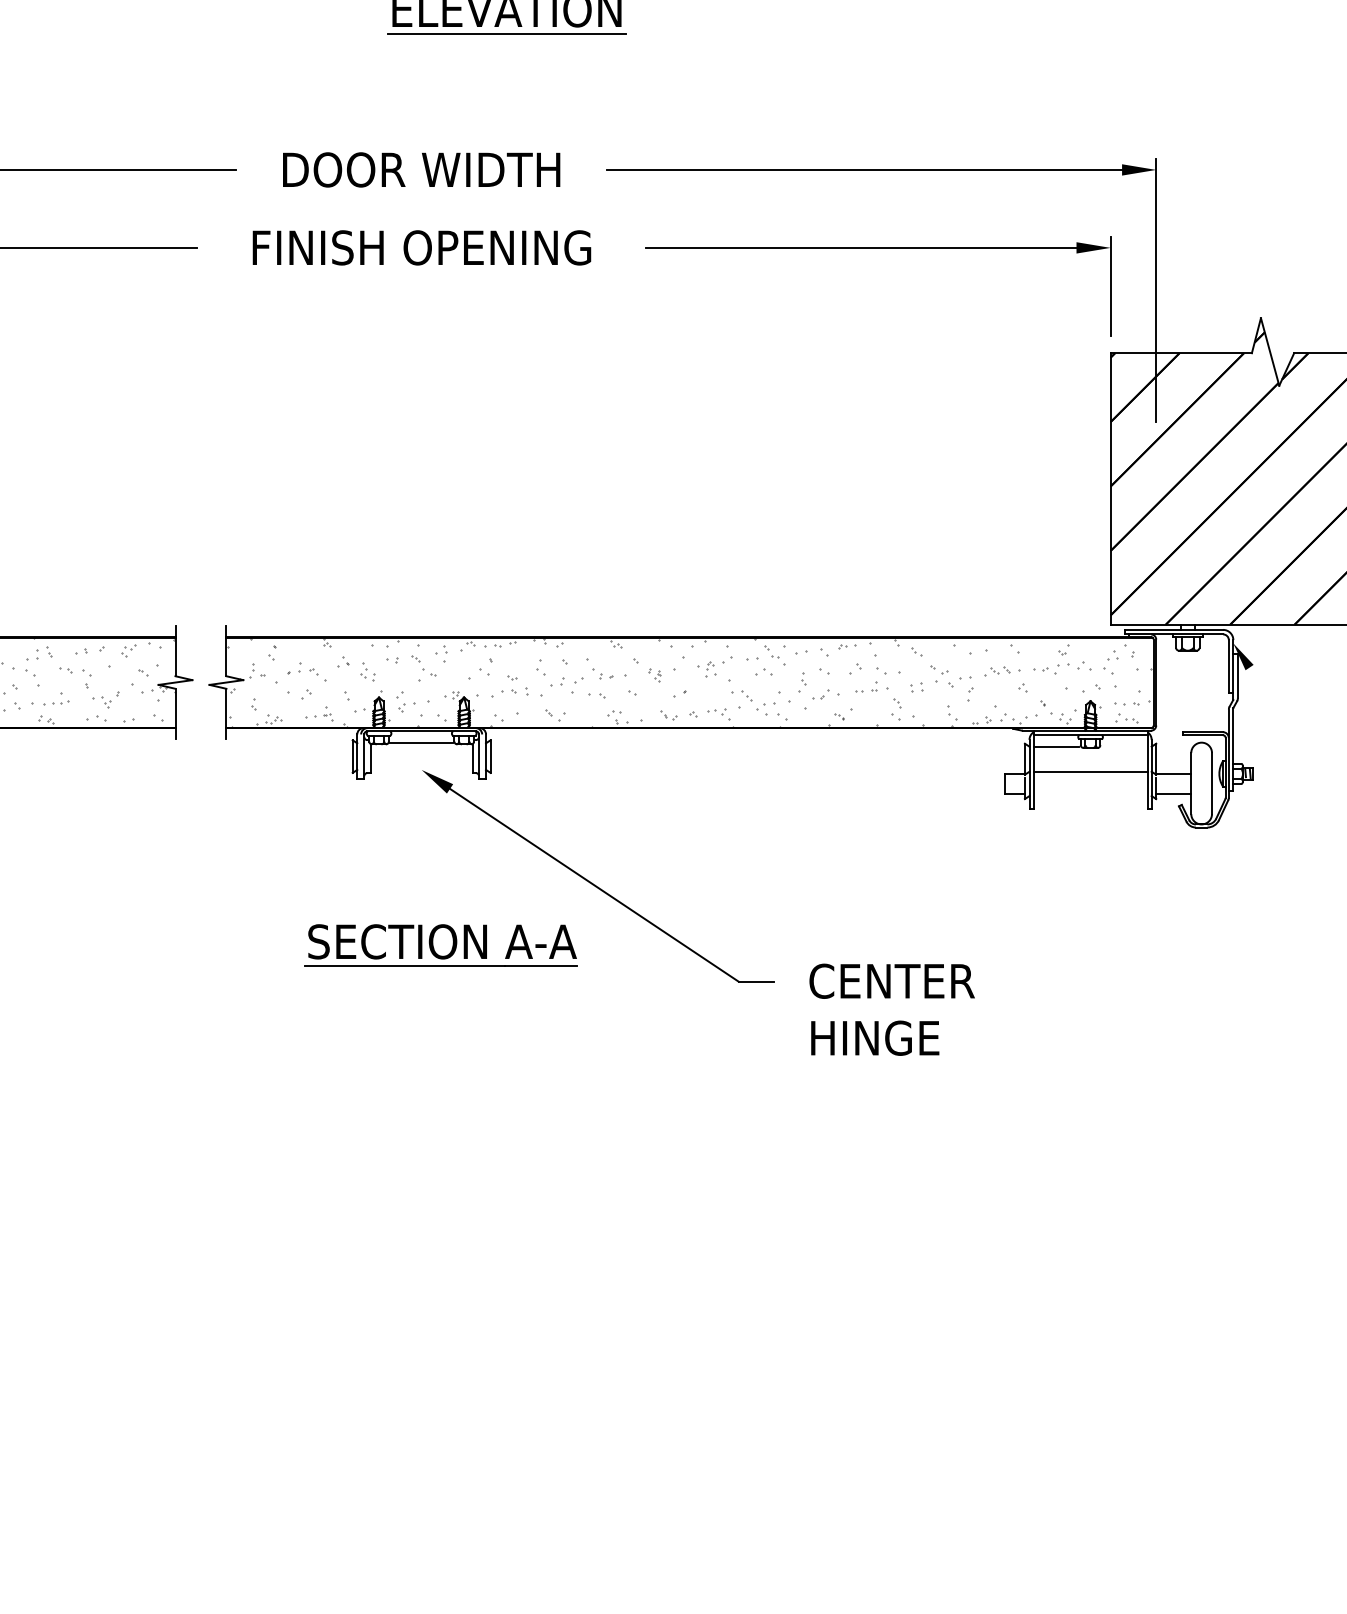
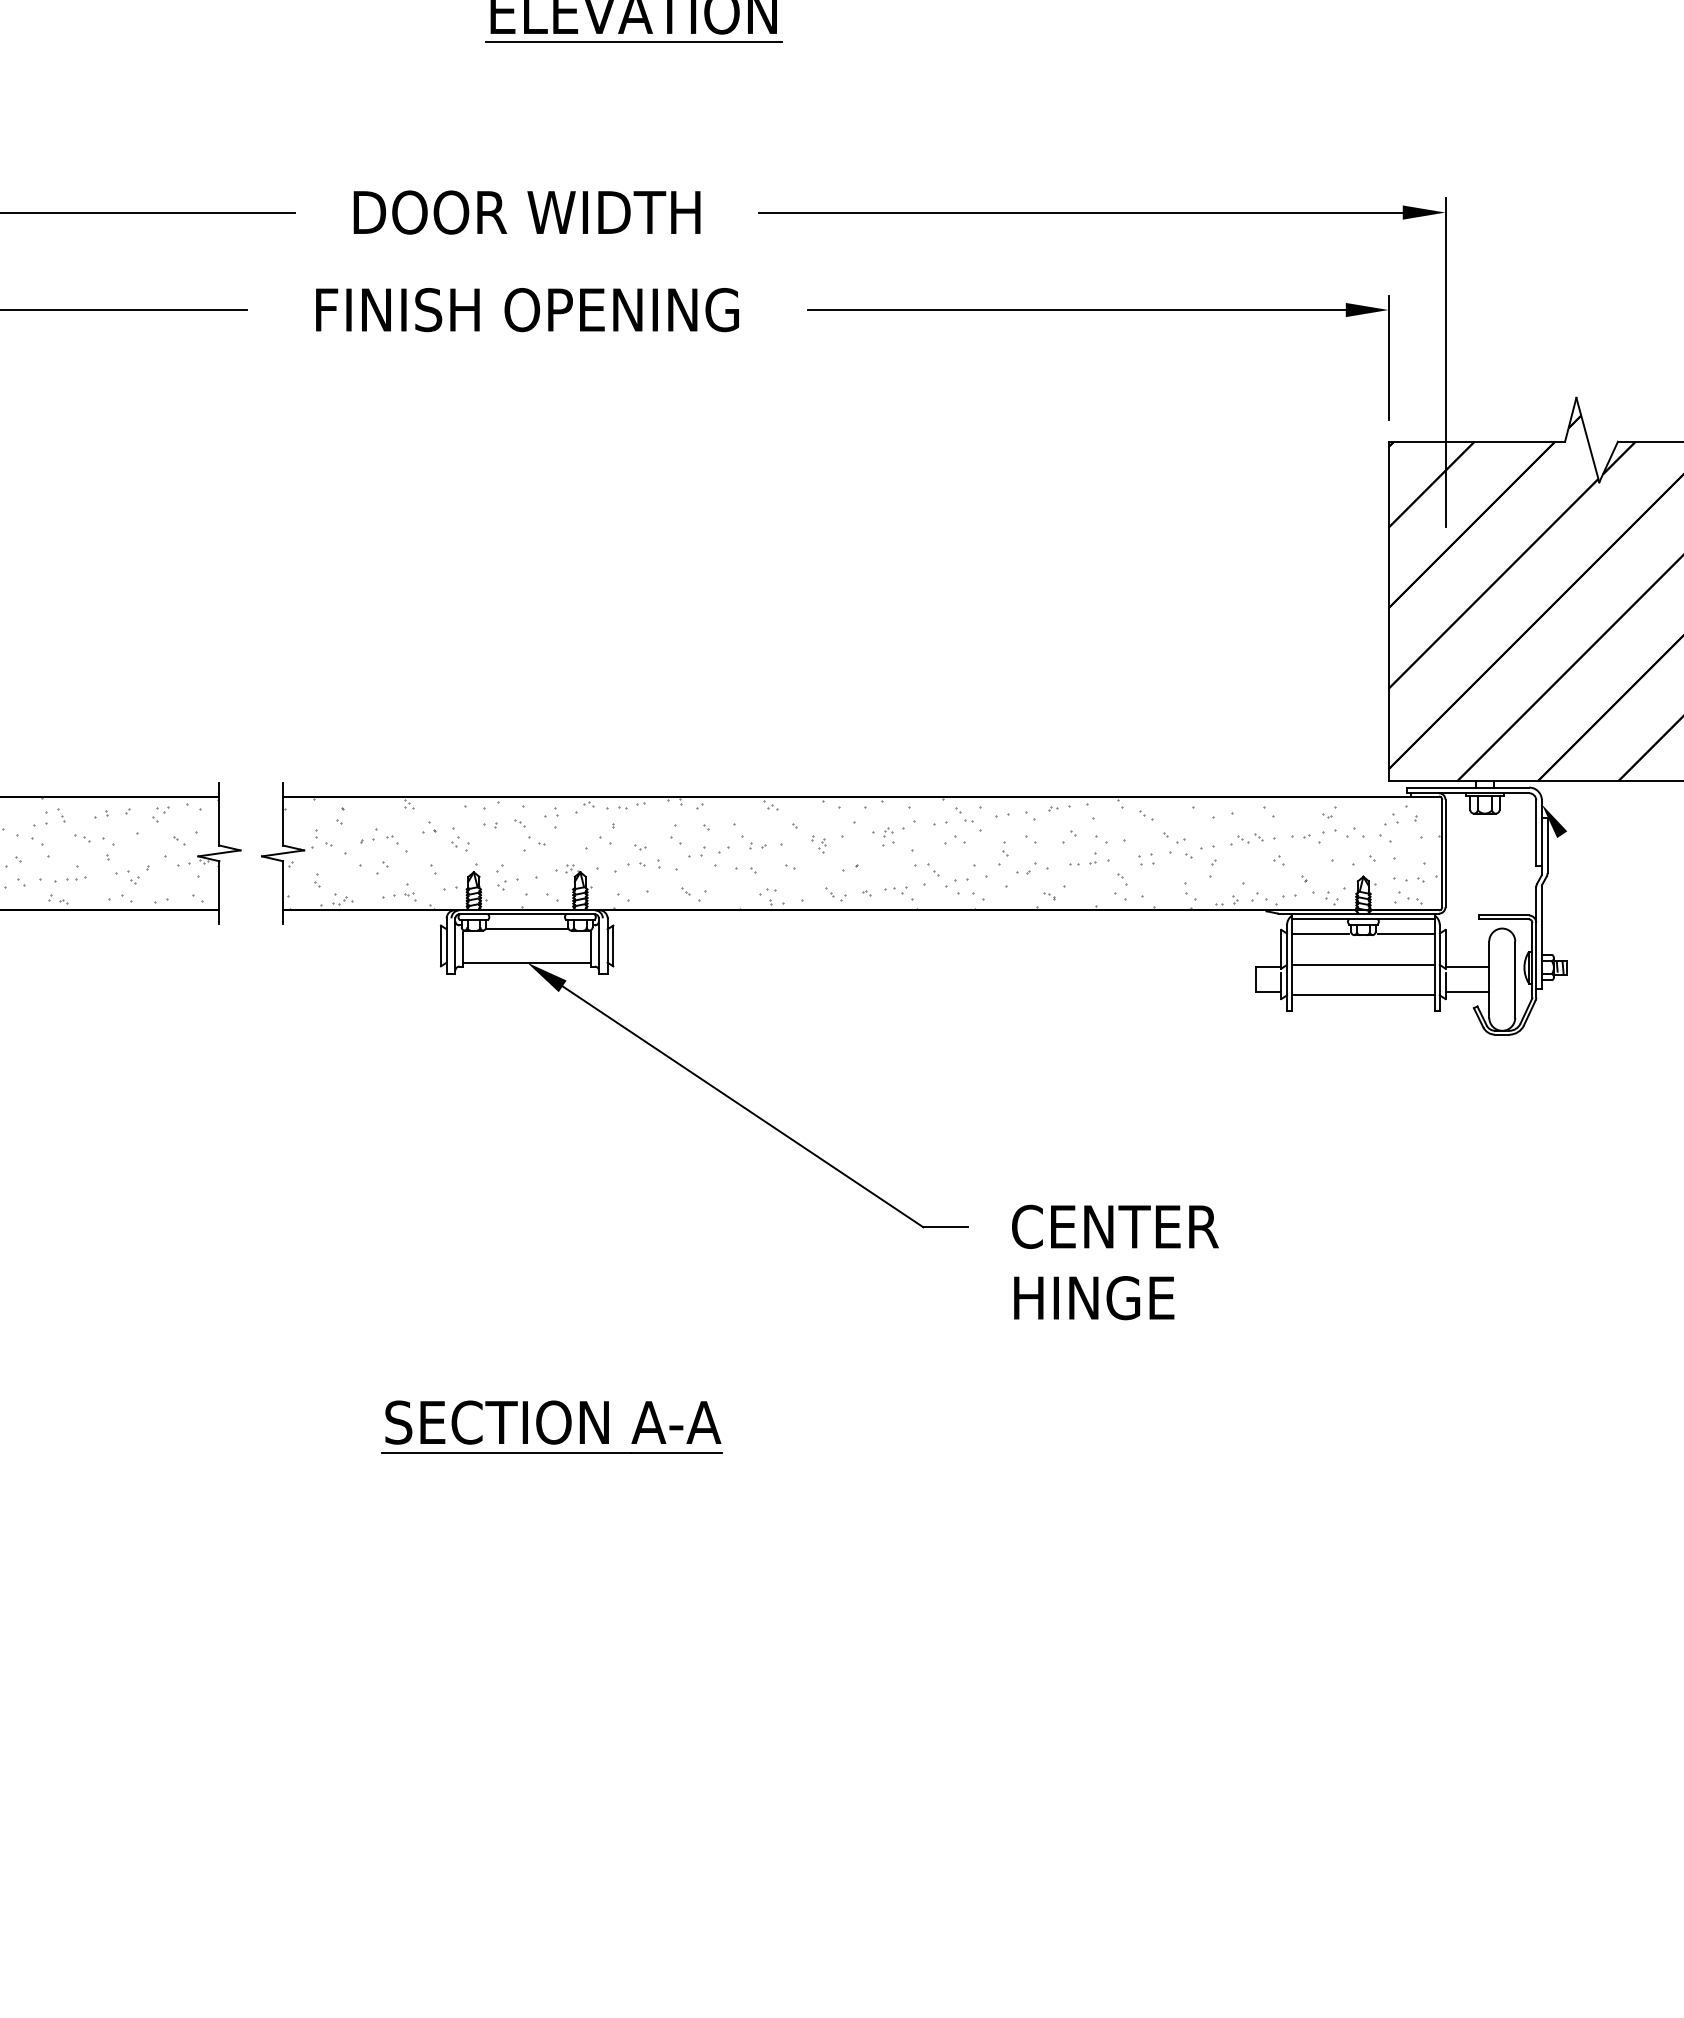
line: (1124, 746) -> (1405, 933), added
line: (421, 769) -> (526, 962), added
line: (1090, 796) -> (1363, 995), added
part: (441, 944) -> (551, 1426), moved

